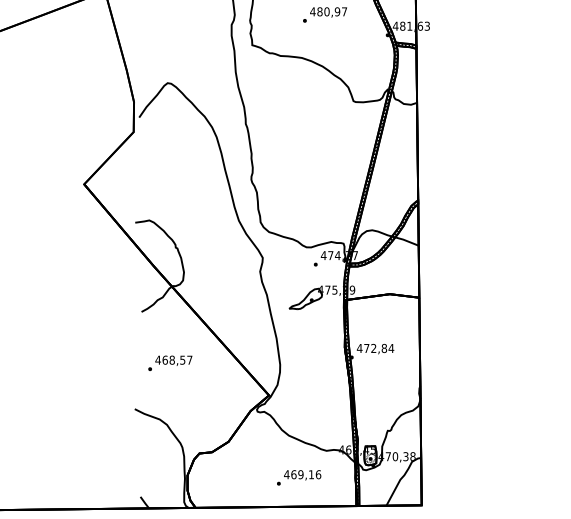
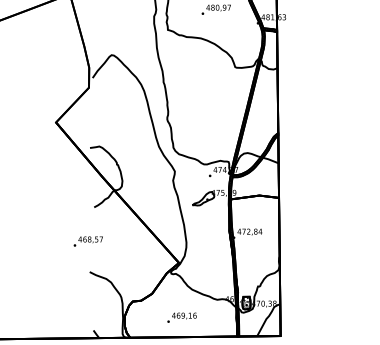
text: (169, 363) -> (87, 241), moved
text: (298, 477) -> (181, 317), moved

